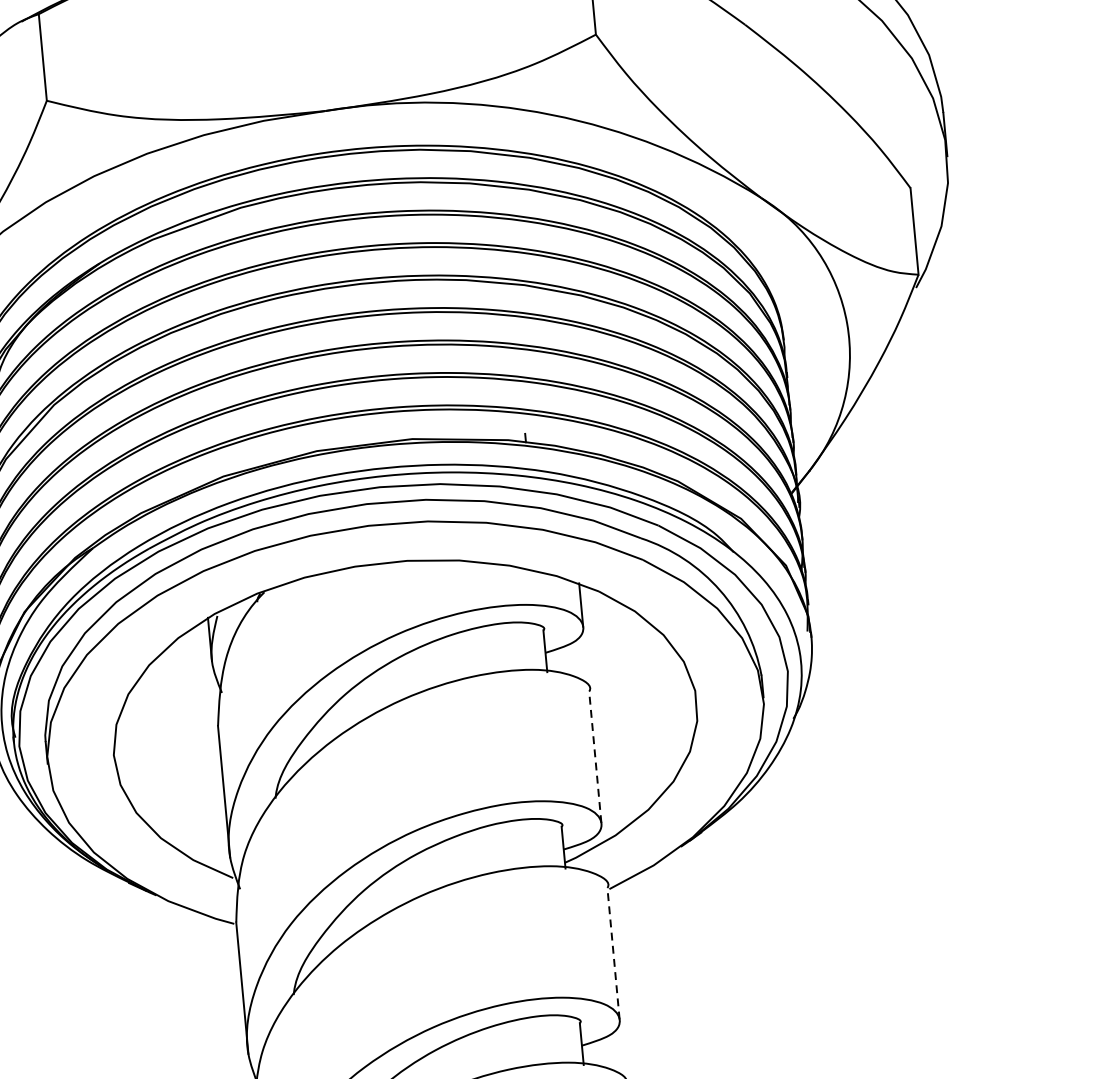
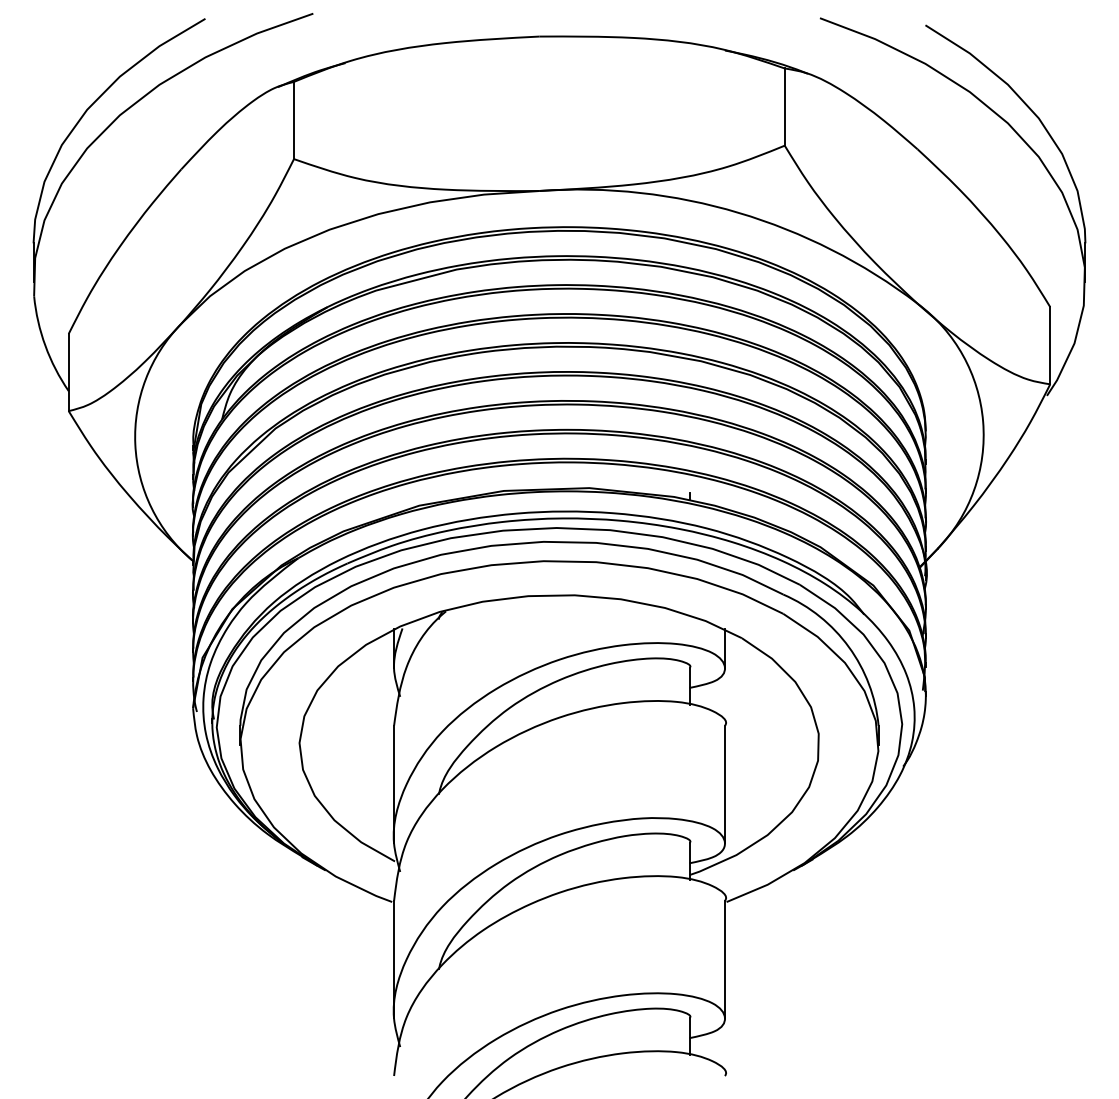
line: (594, 757) -> (724, 784), dashed -> solid
line: (613, 953) -> (724, 959), dashed -> solid

